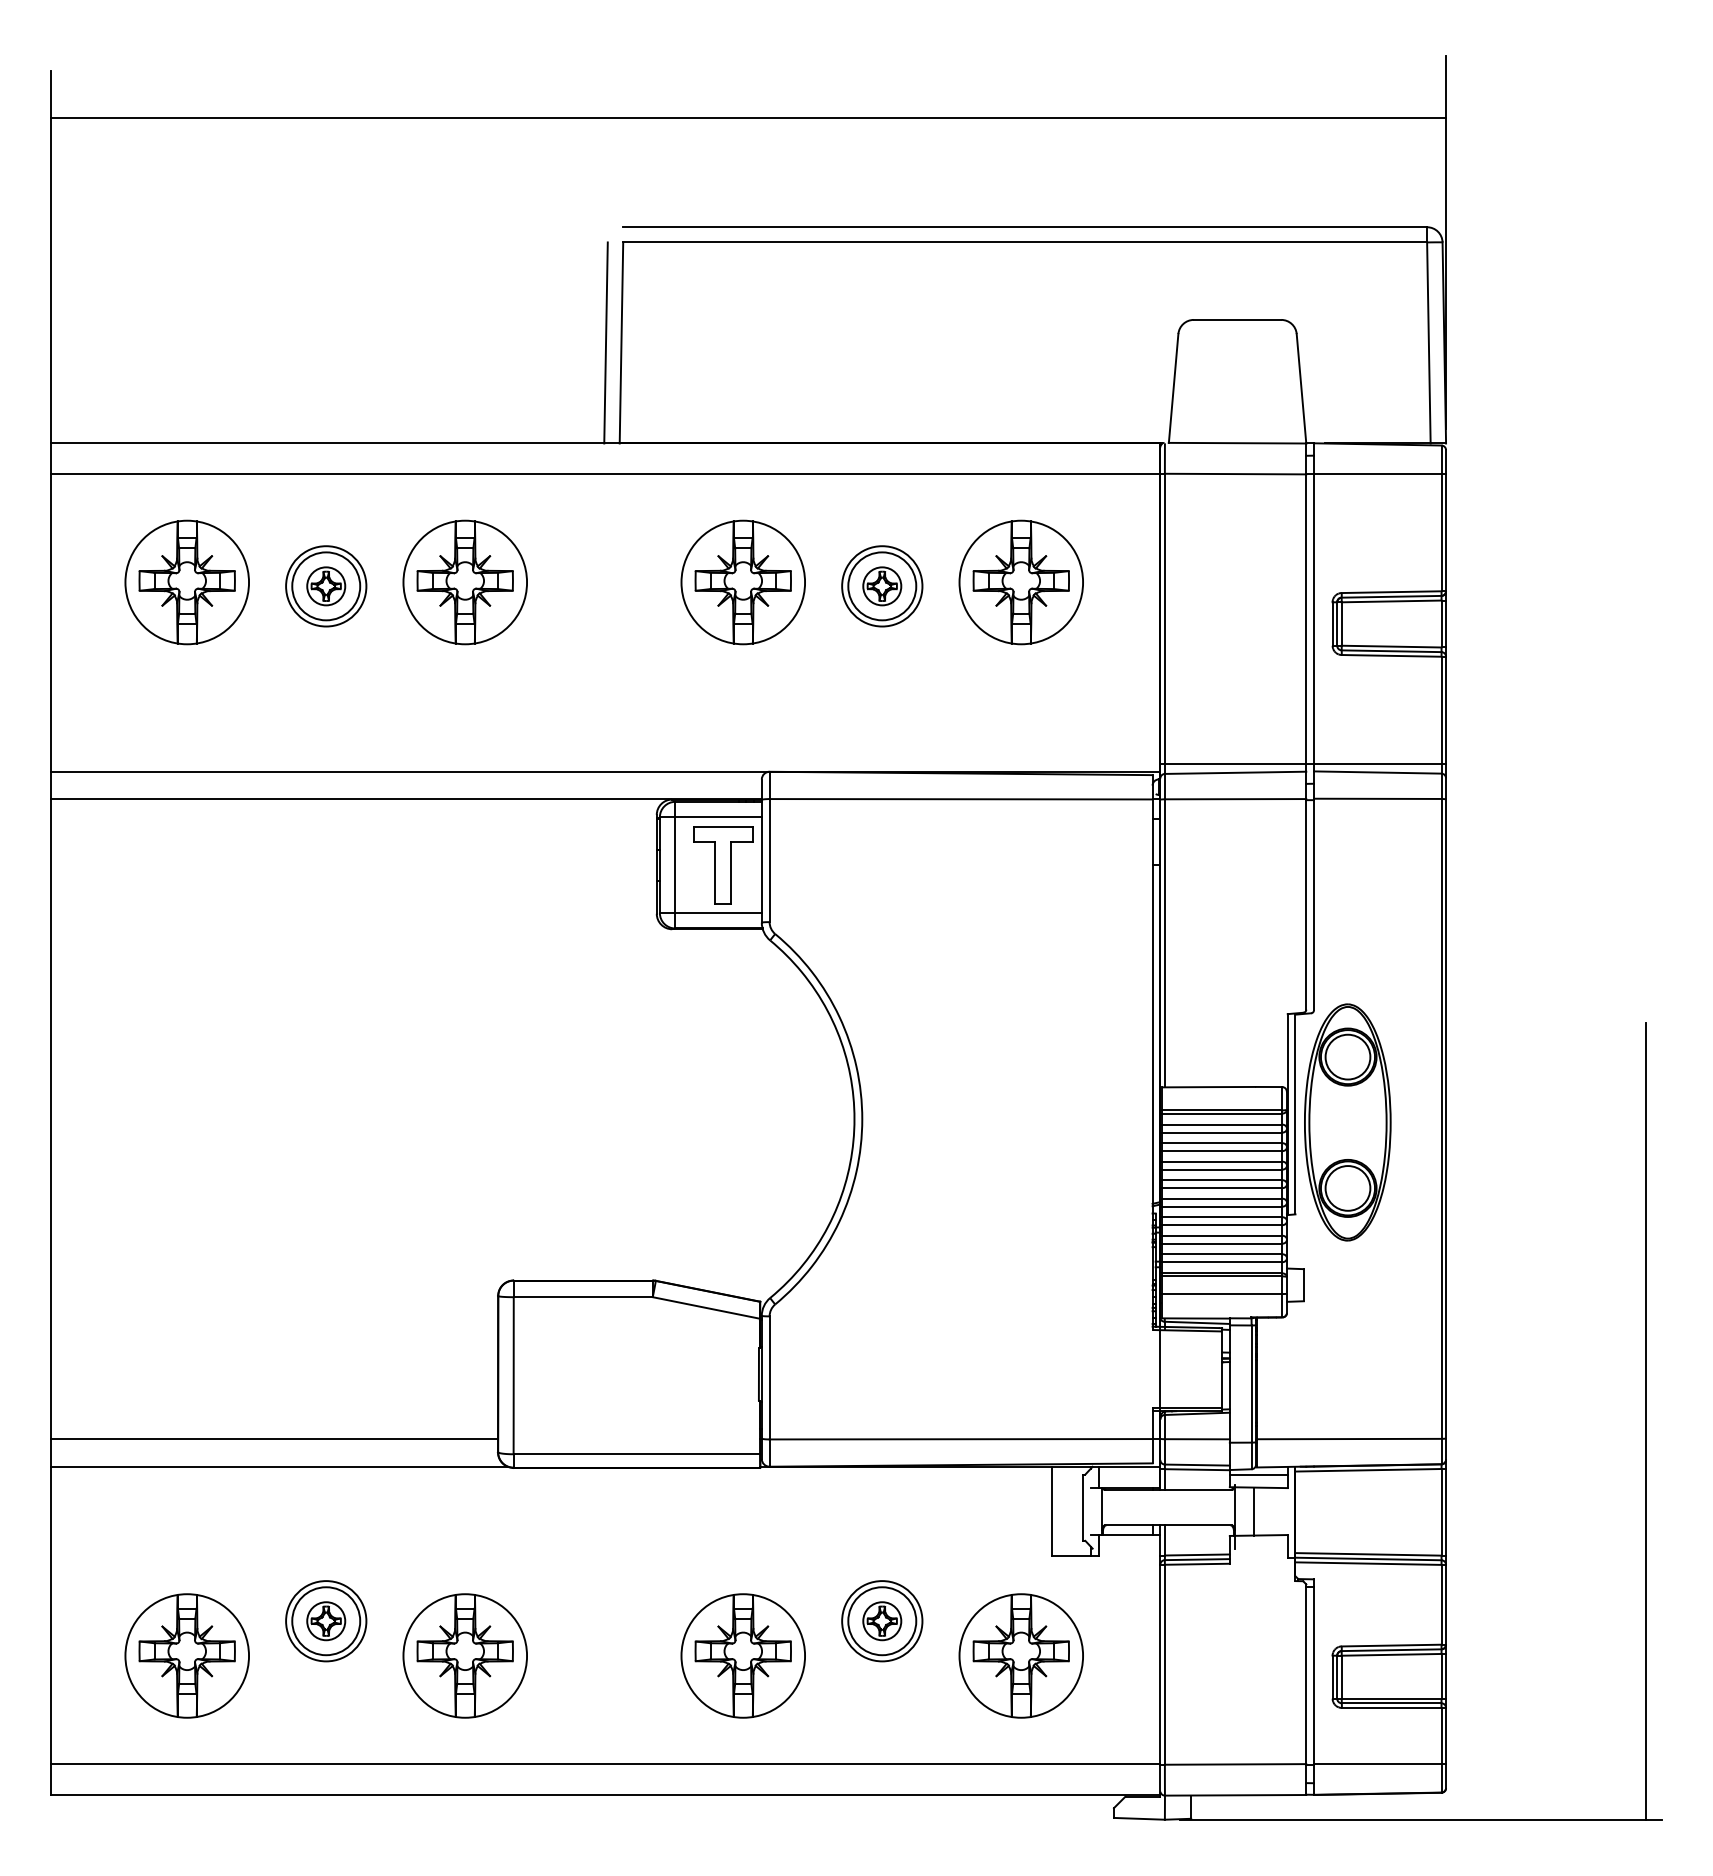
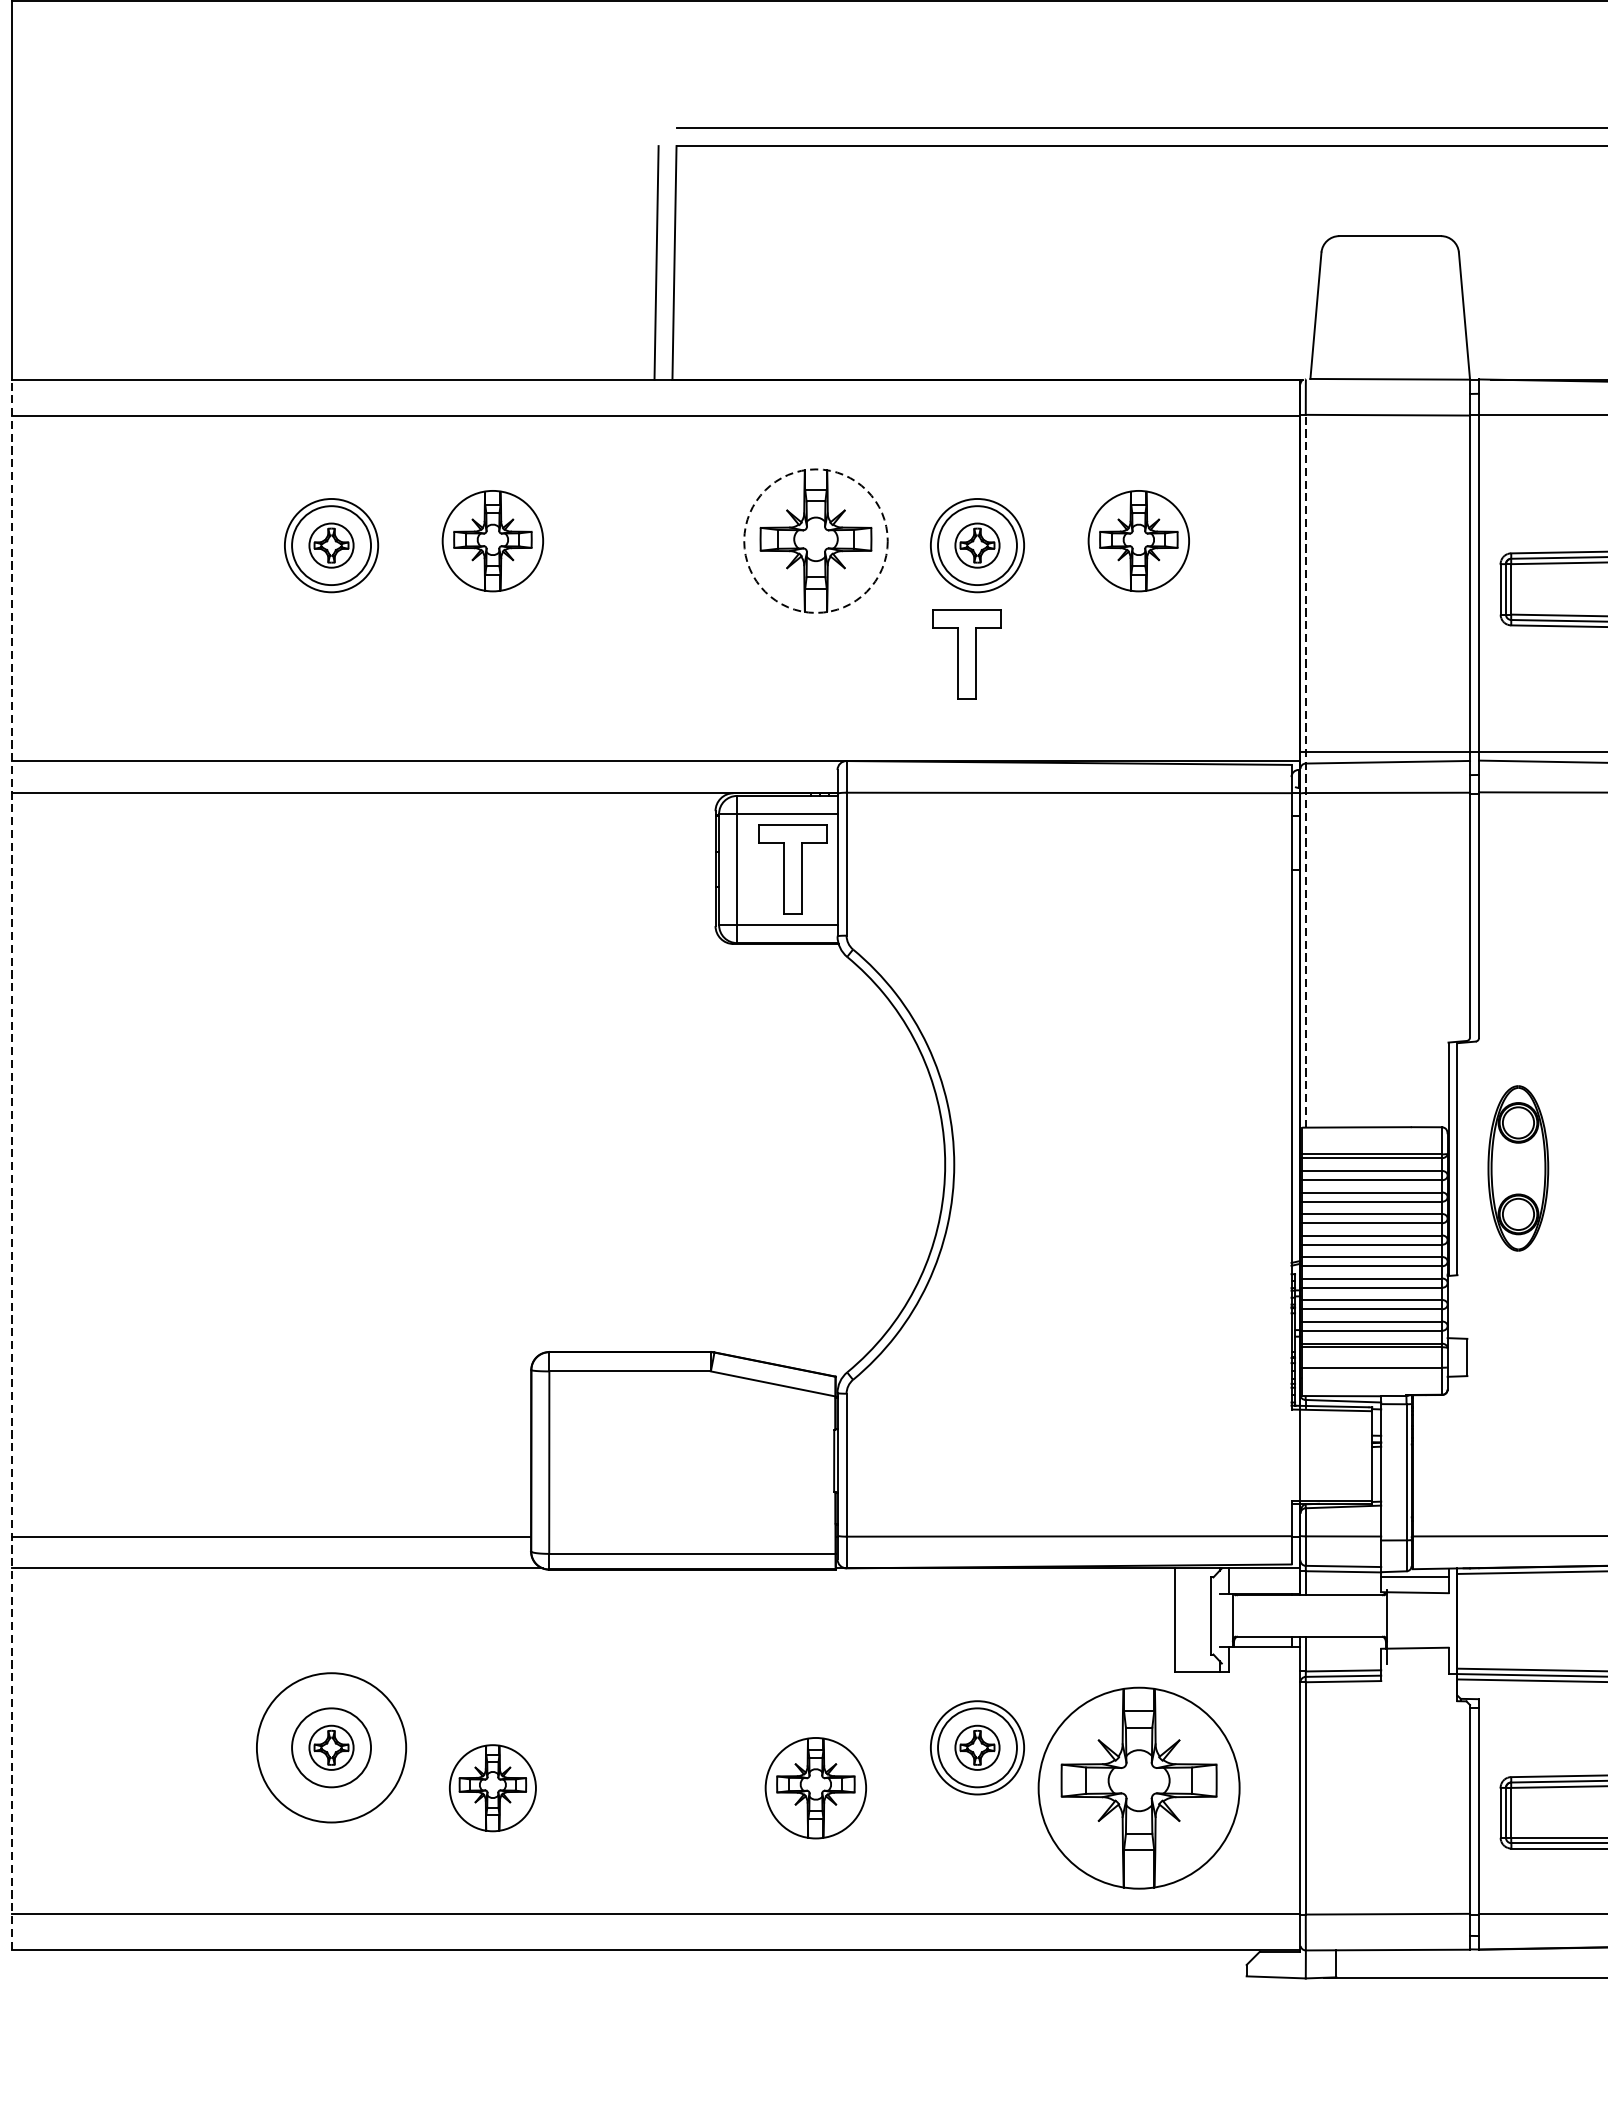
part: (186, 582) -> (169, 541), removed
part: (464, 582) -> (492, 541), size x0.7
circle: (743, 582) -> (816, 541), solid -> dashed
part: (1020, 582) -> (1138, 541), size x0.7
part: (873, 680) -> (967, 654), added
line: (1164, 780) -> (1305, 771), solid -> dashed
line: (51, 1119) -> (12, 1164), solid -> dashed
part: (1347, 1122) -> (1517, 1168), size x0.6
line: (1253, 1511) -> (1408, 1620), removed
circle: (326, 1621) -> (331, 1748), size x1.6
part: (186, 1655) -> (169, 1787), removed
part: (464, 1655) -> (492, 1787), size x0.6
part: (742, 1655) -> (815, 1787), size x0.7
part: (1020, 1655) -> (1138, 1787), size x1.4

